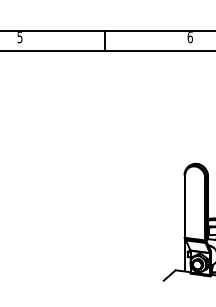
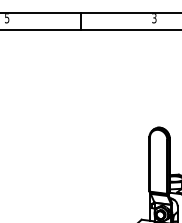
text: (189, 37) -> (153, 18), 6 -> 3

